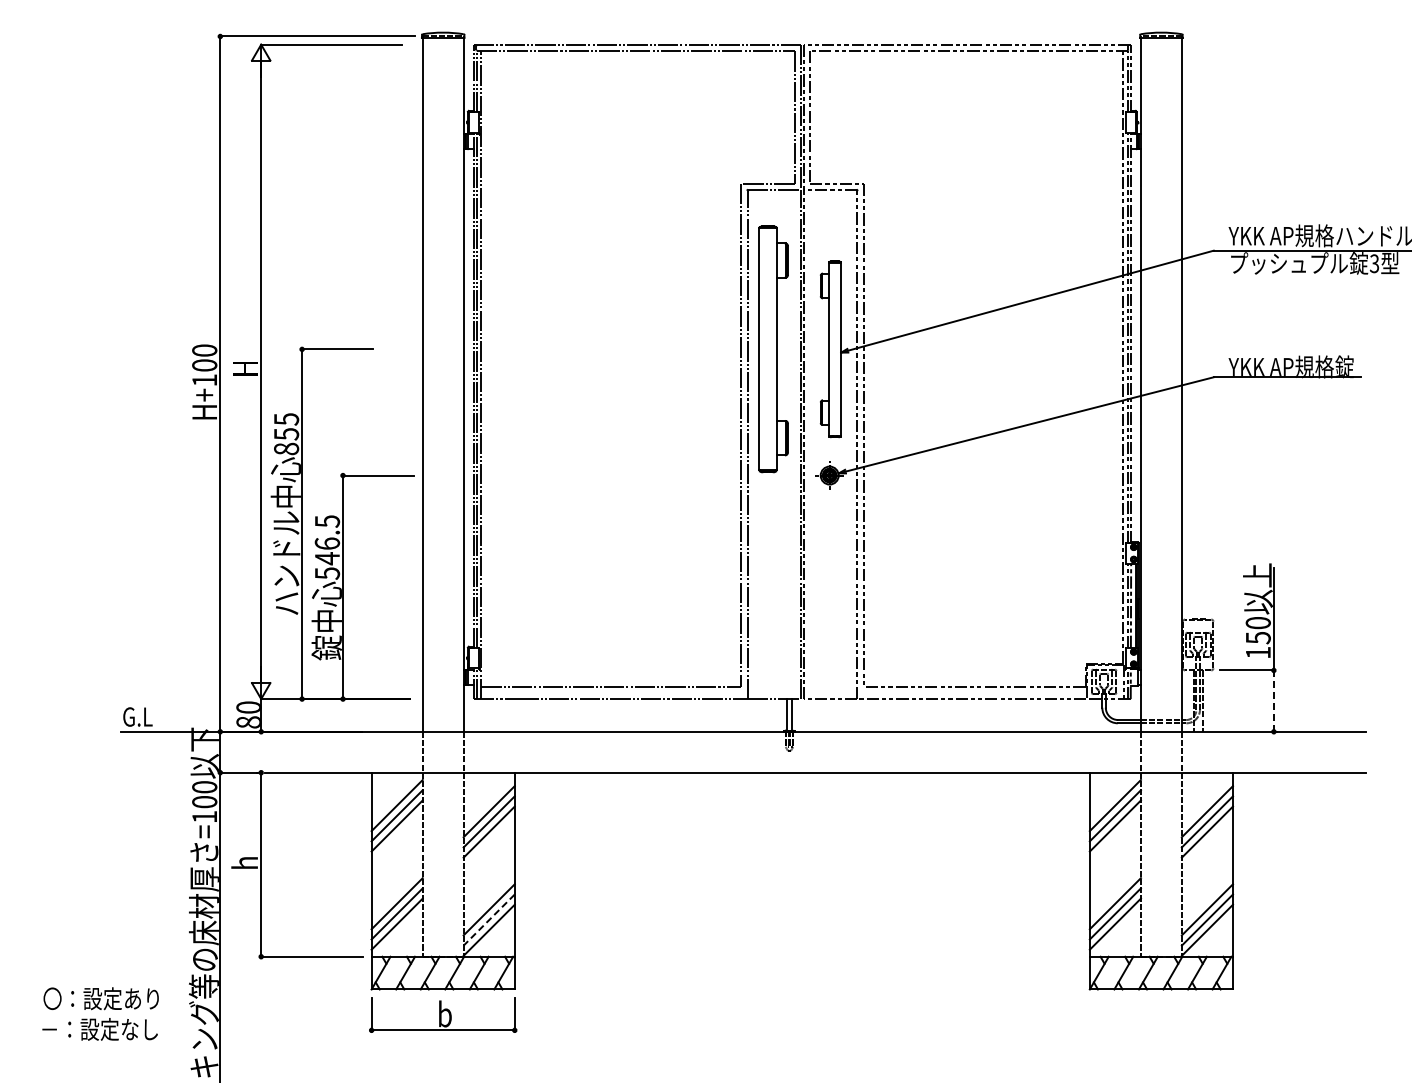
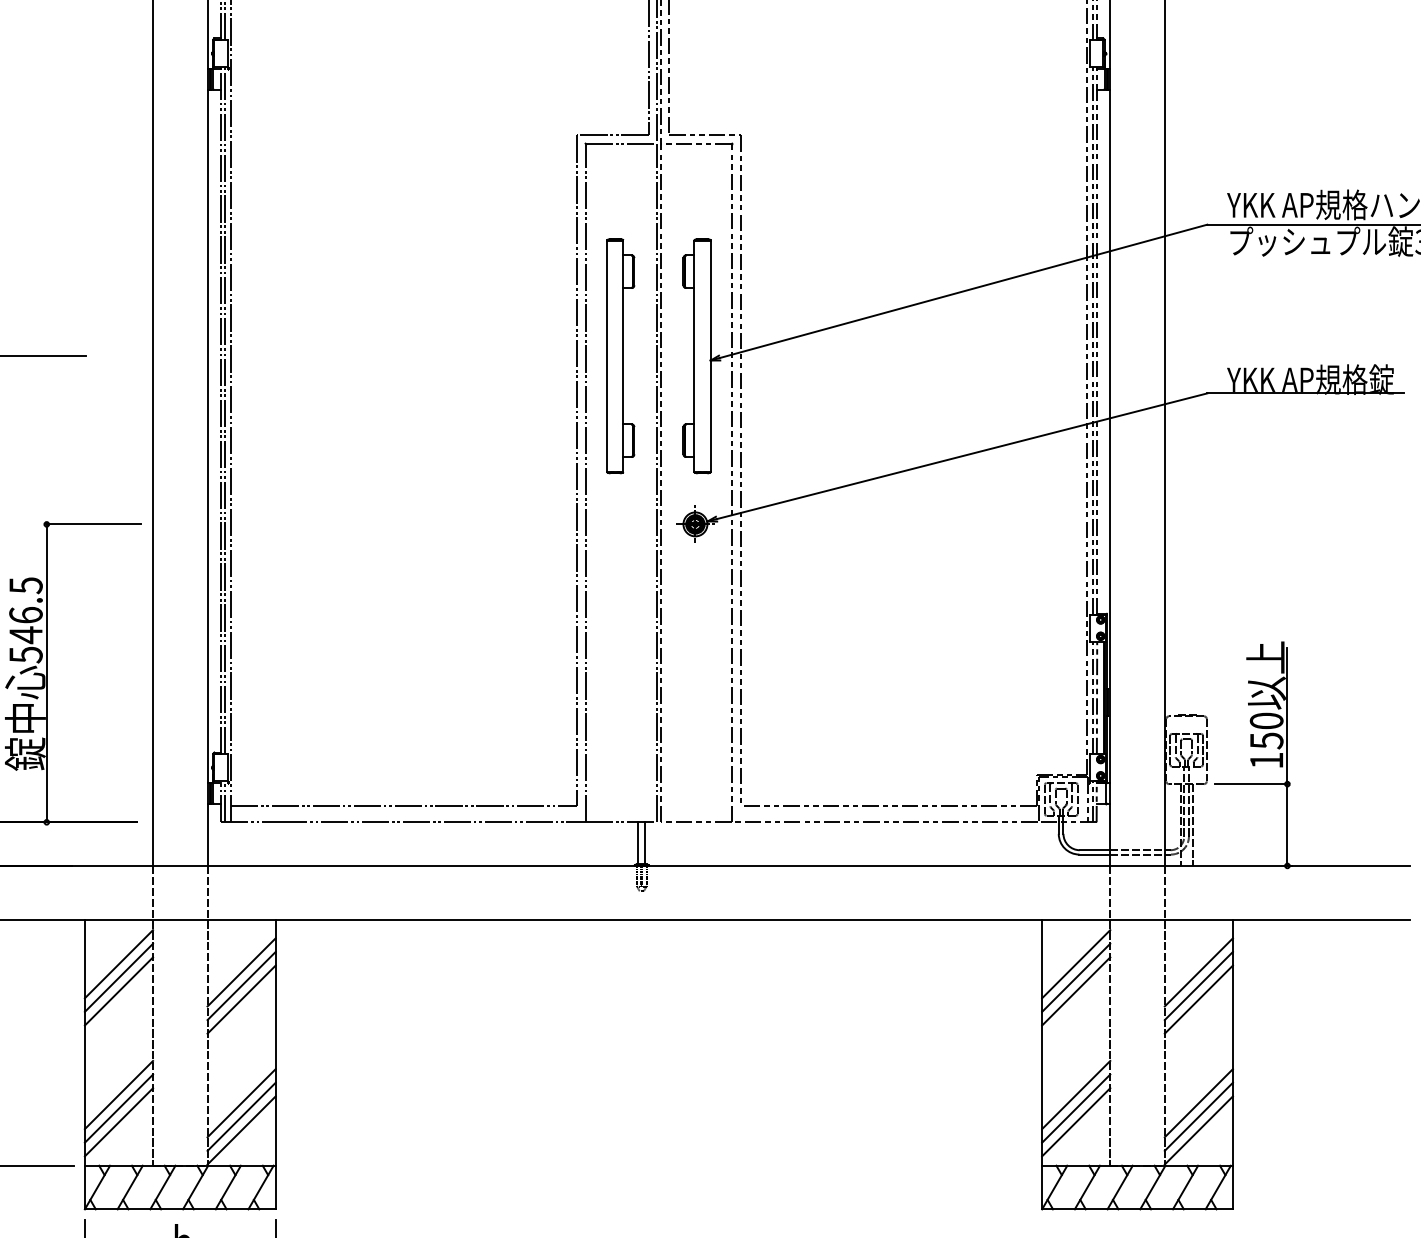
part: (773, 349) -> (620, 356), size x0.71
line: (1273, 701) -> (1286, 825), dashed -> solid
line: (488, 920) -> (240, 1117), dashed -> solid

